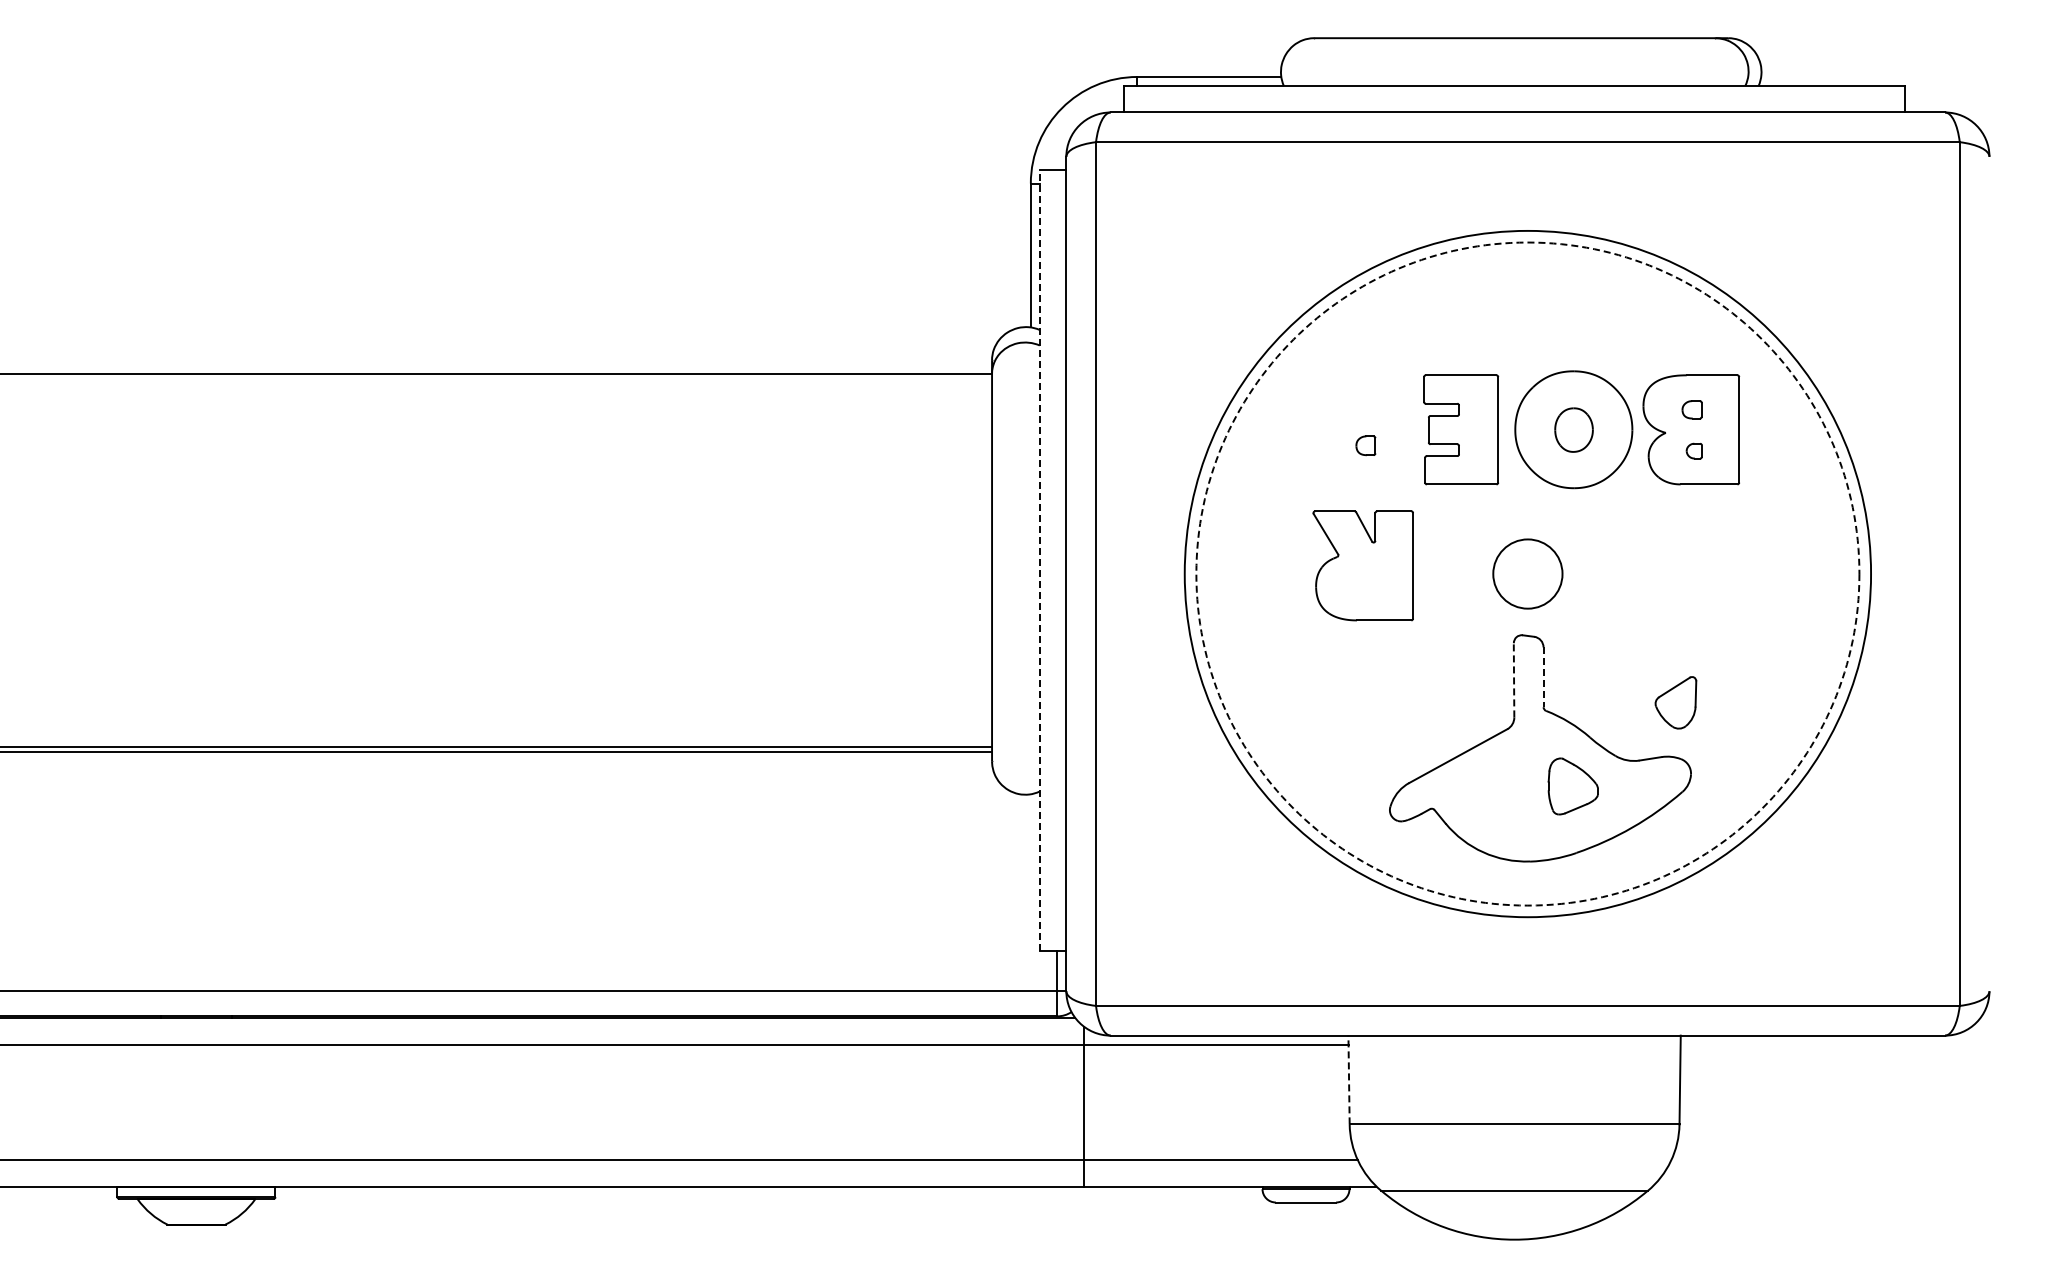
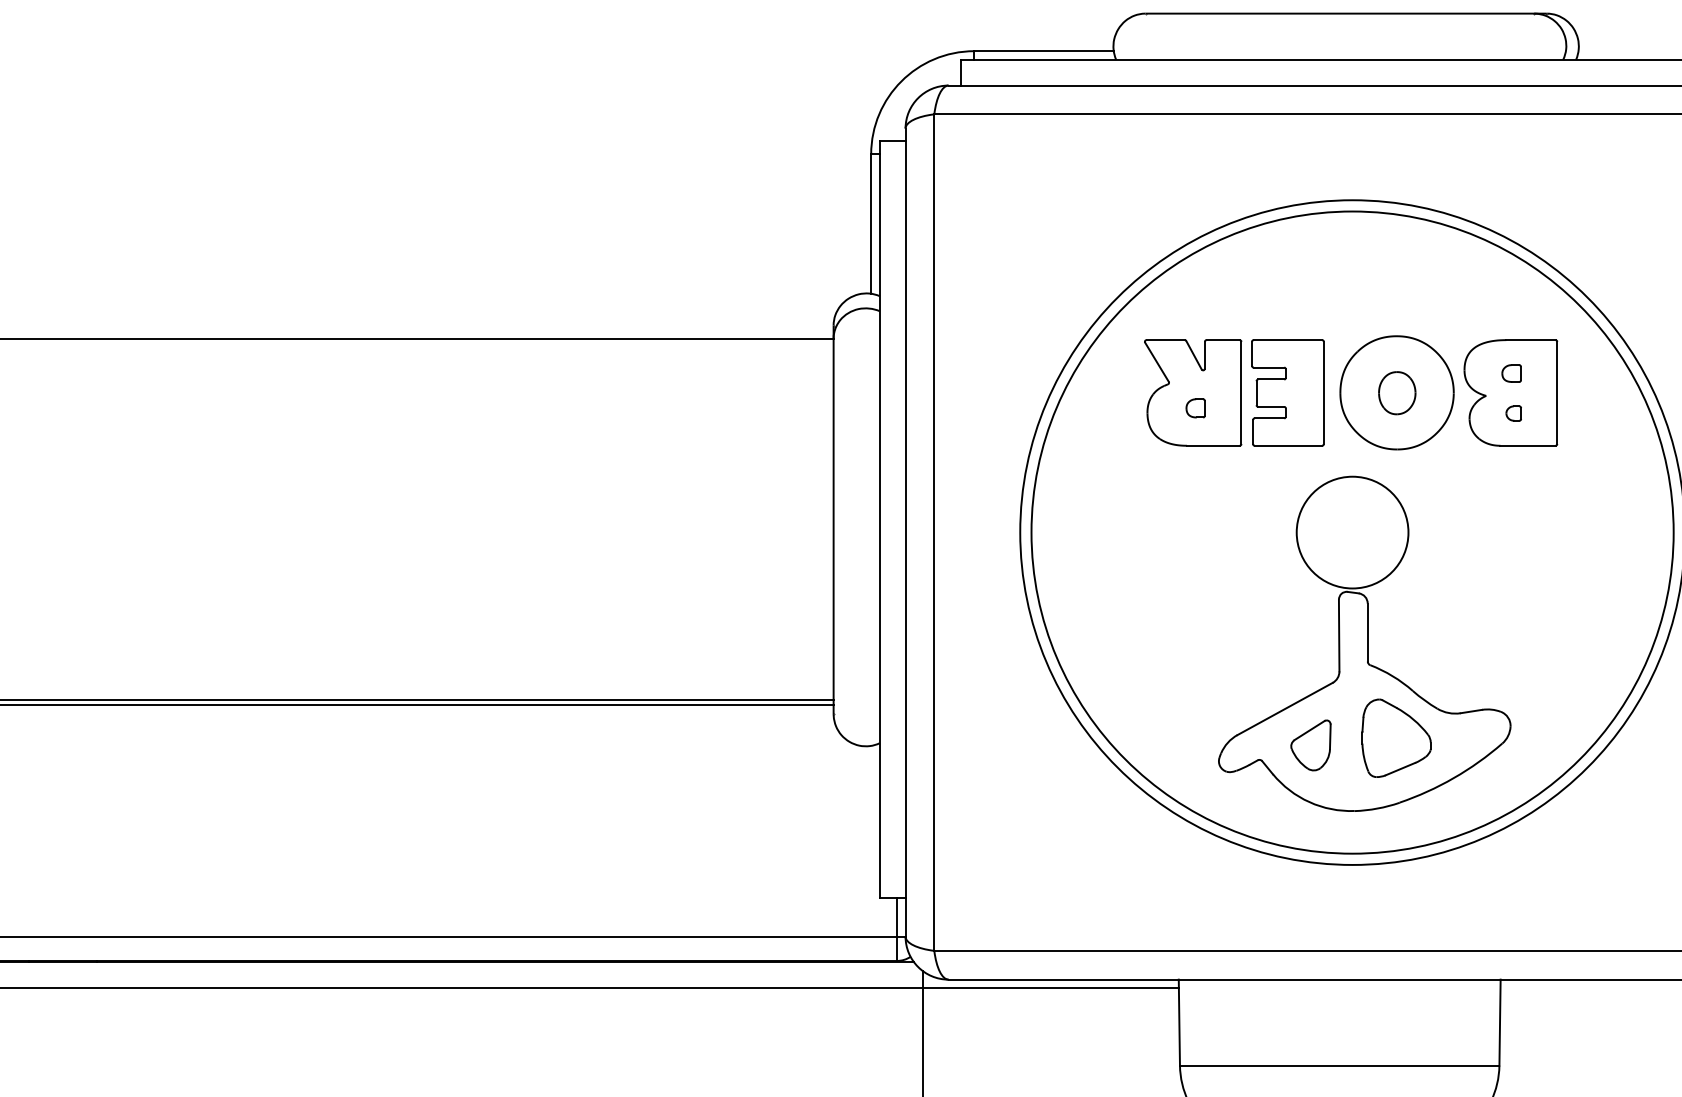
line: (1039, 560) -> (879, 519), dashed -> solid
part: (1362, 565) -> (1192, 392), moved
circle: (1527, 573) -> (1352, 532), dashed -> solid
circle: (1527, 573) -> (1352, 532), size x1.67
line: (1543, 677) -> (1367, 632), dashed -> solid
line: (1514, 679) -> (1339, 634), dashed -> solid
part: (1675, 702) -> (1310, 745), moved
part: (1573, 786) -> (1396, 738), size x1.43
line: (1349, 1079) -> (1179, 1022), dashed -> solid

